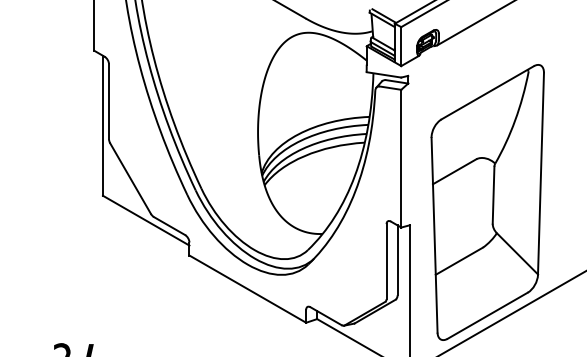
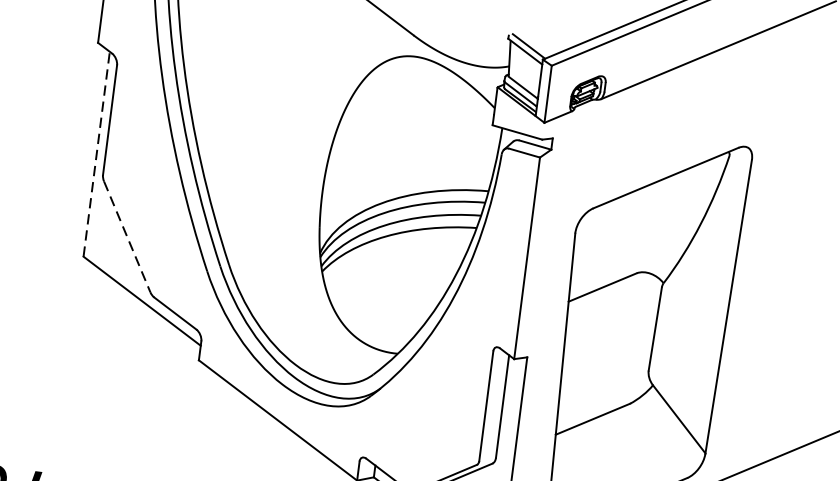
line: (102, 125) -> (96, 153), solid -> dashed
line: (130, 178) -> (127, 236), solid -> dashed

